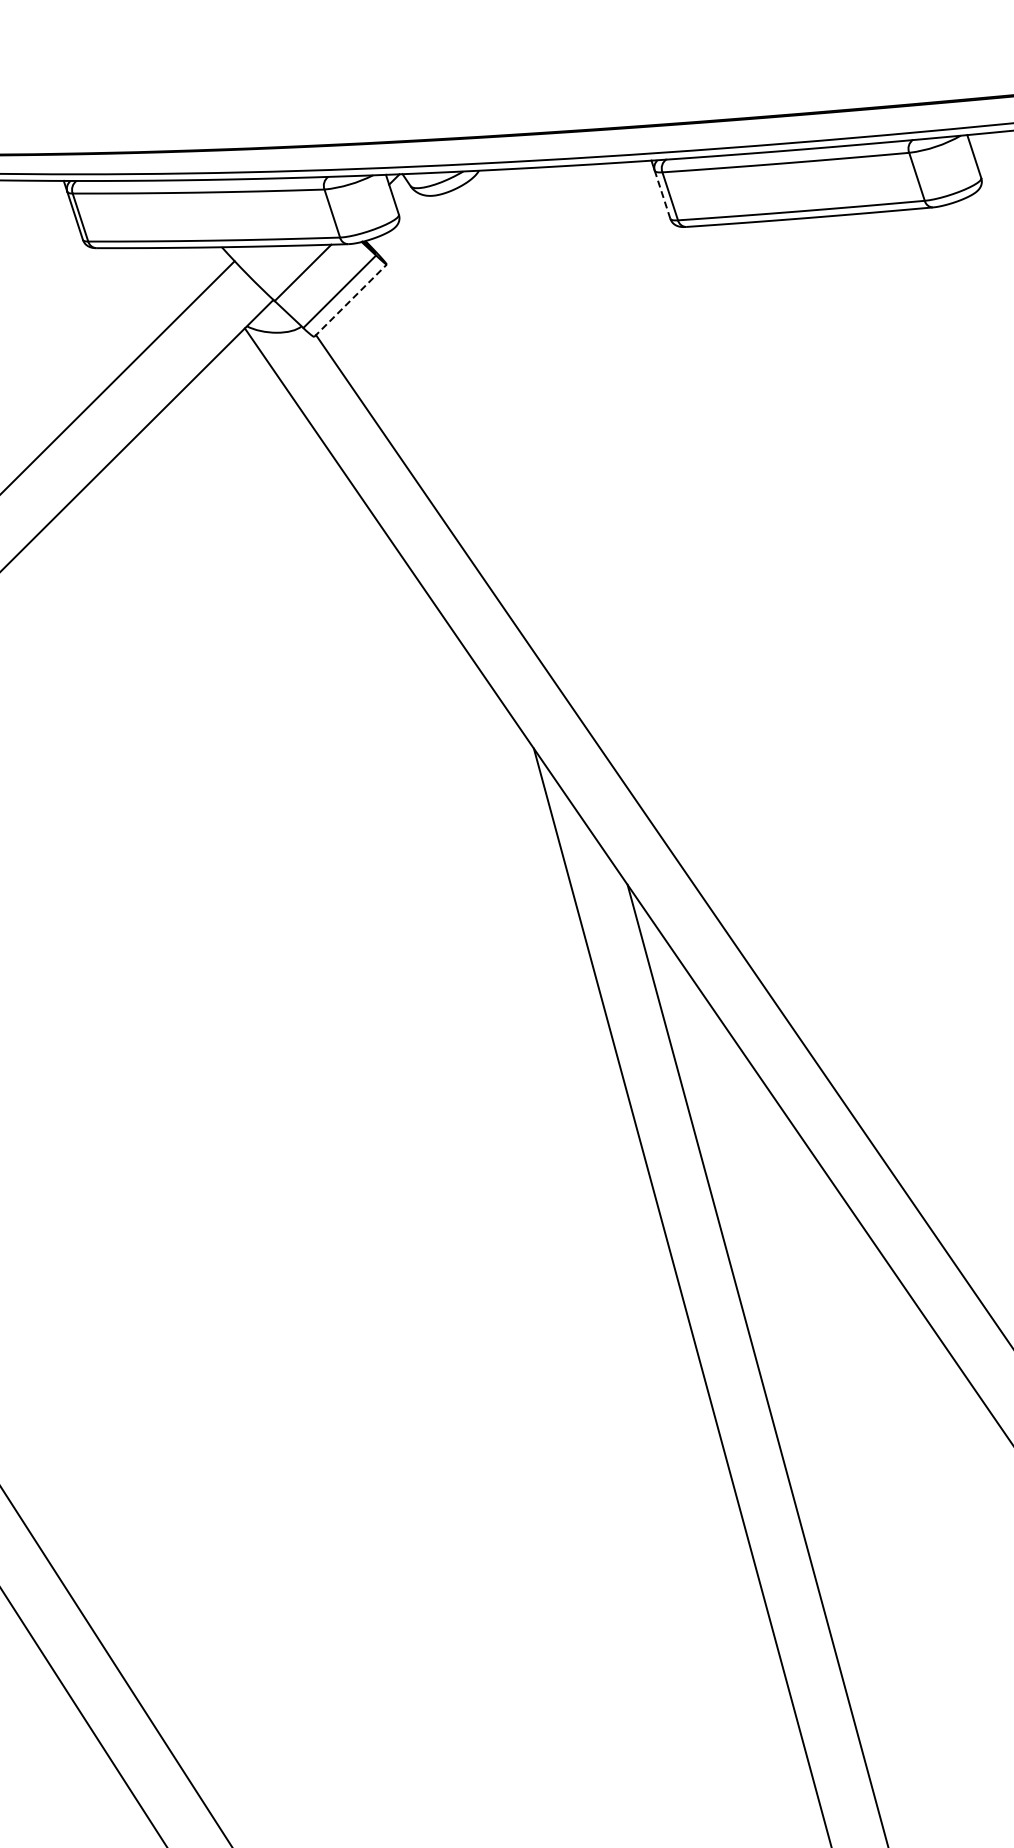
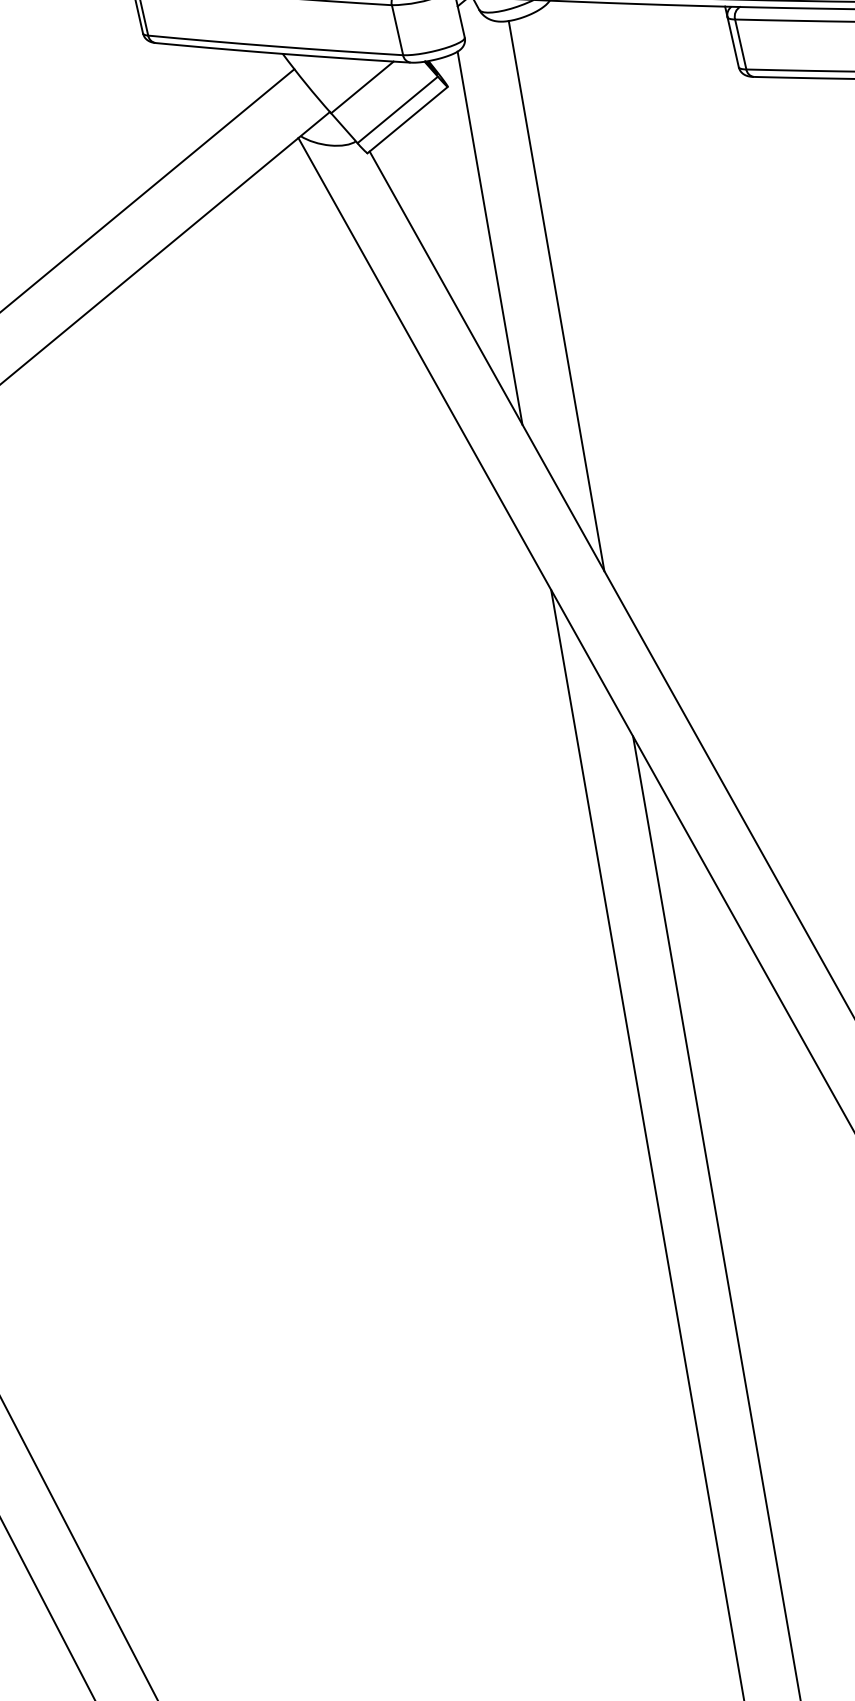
line: (662, 194) -> (733, 41), dashed -> solid
line: (350, 300) -> (407, 119), dashed -> solid
line: (441, 409) -> (489, 238), added
line: (512, 459) -> (556, 295), added

